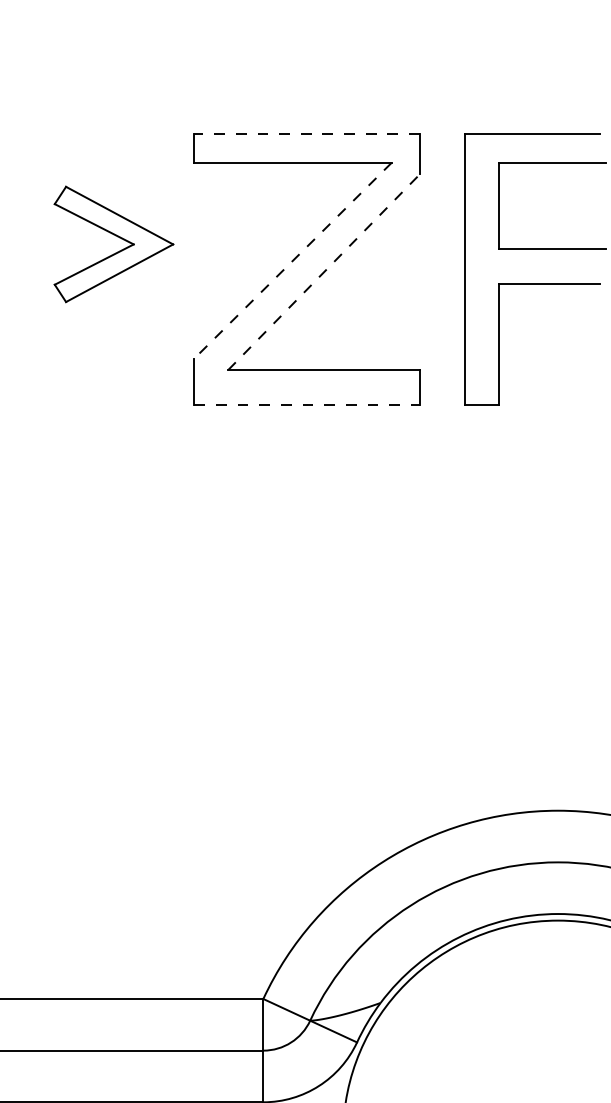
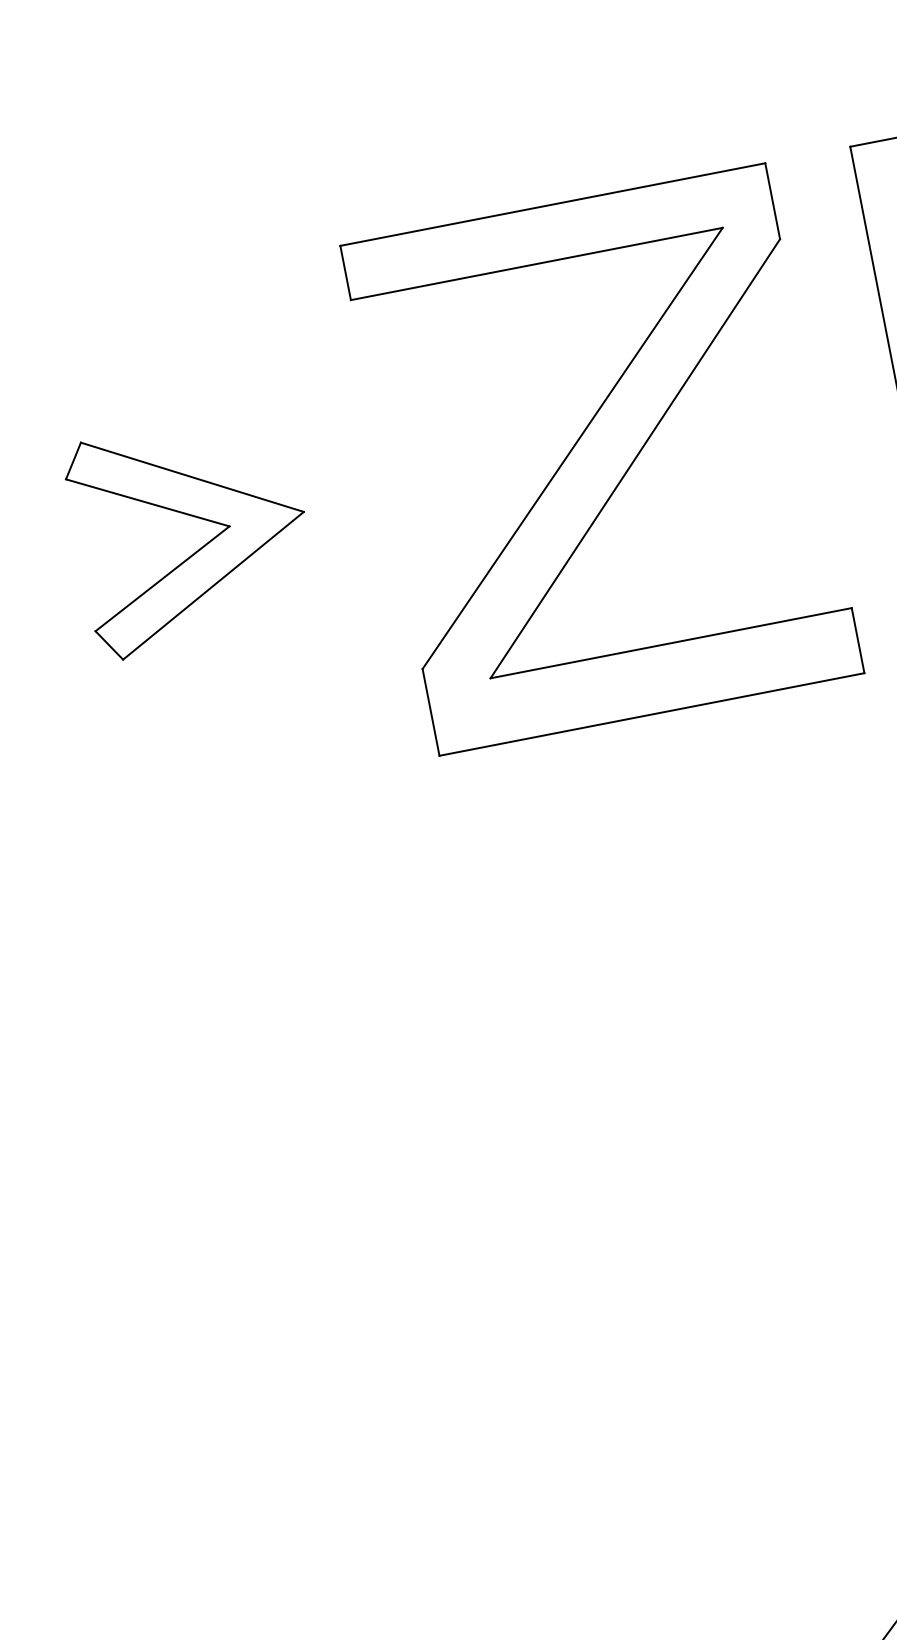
line: (307, 133) -> (553, 203), dashed -> solid
part: (117, 237) -> (196, 519), moved
line: (292, 261) -> (571, 450), dashed -> solid
line: (324, 271) -> (635, 457), dashed -> solid
line: (307, 404) -> (652, 714), dashed -> solid

